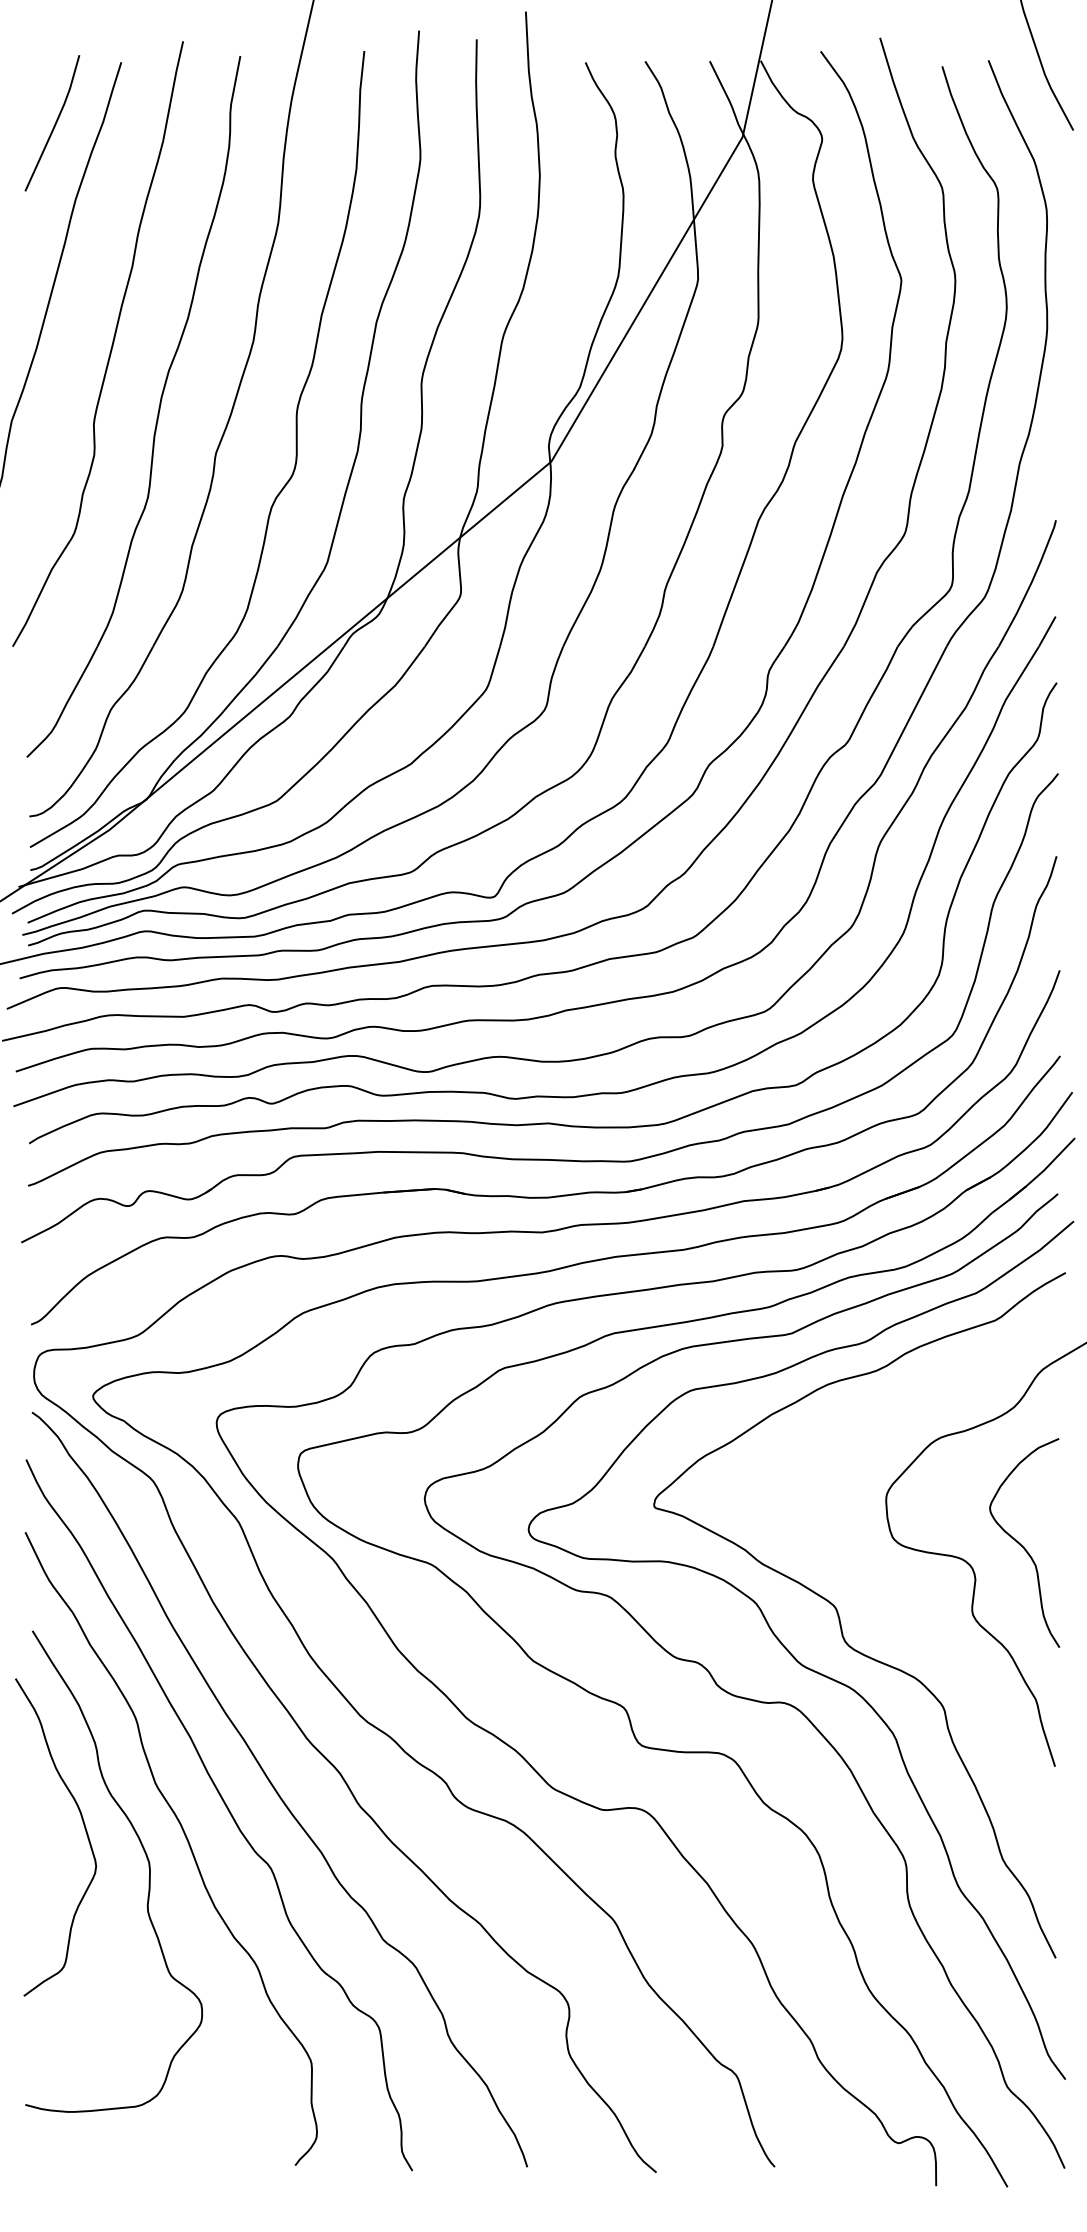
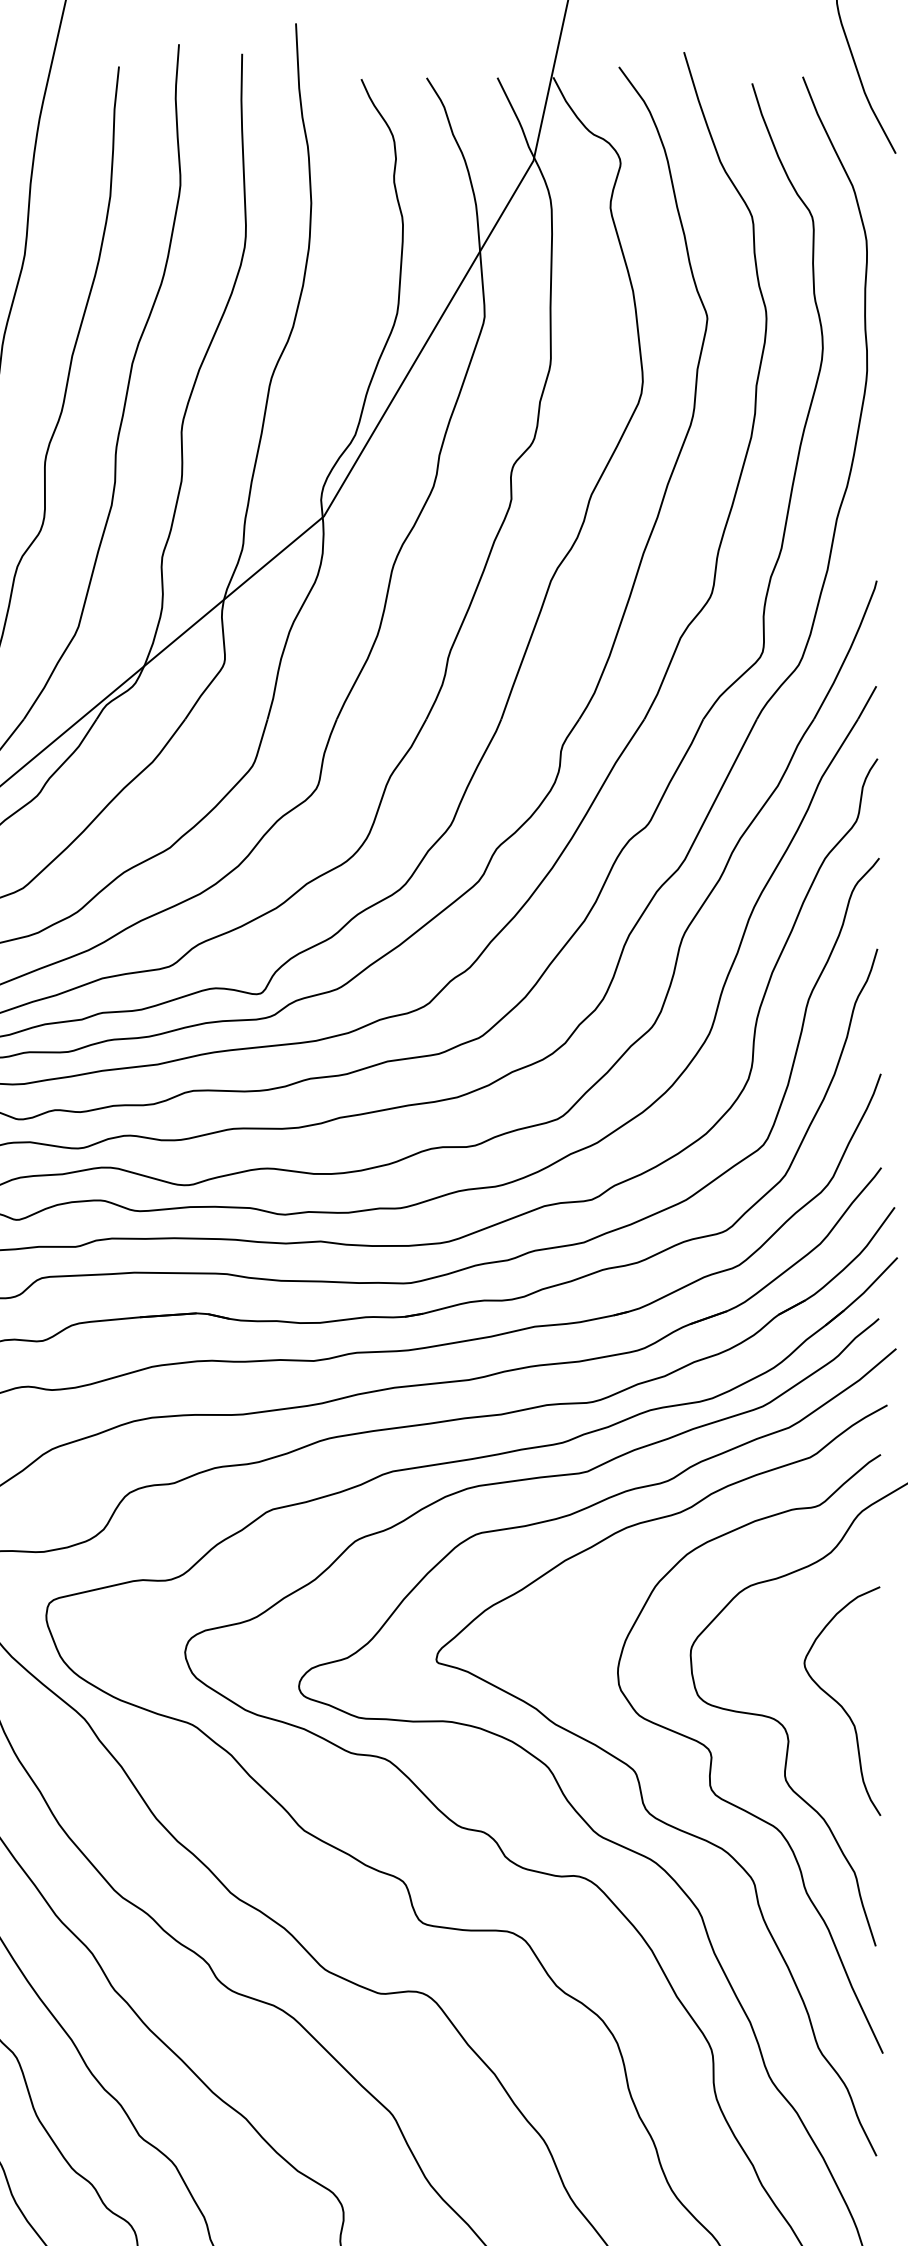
curve: (906, 1594) -> (712, 1757), added

